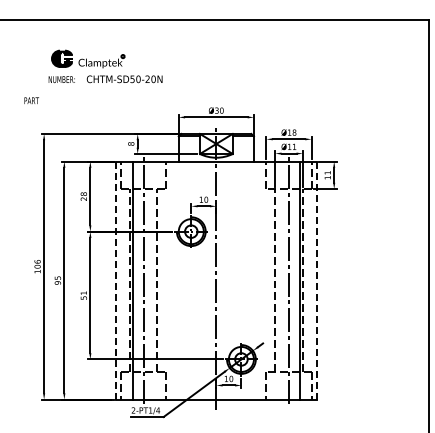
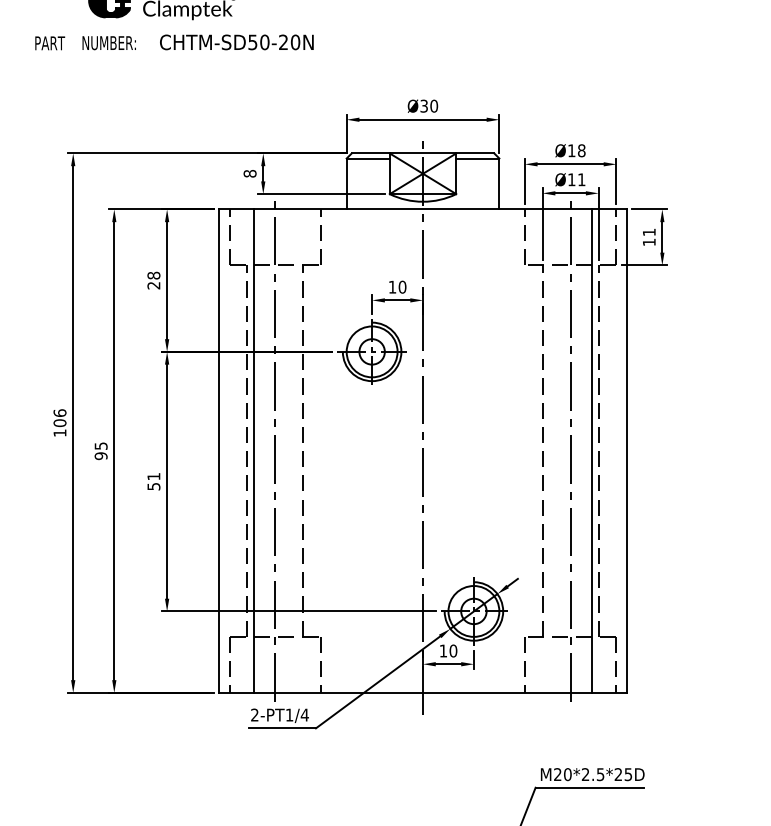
text: (31, 100) -> (49, 42), moved
line: (116, 280) -> (220, 451), dashed -> solid
line: (316, 281) -> (626, 453), dashed -> solid

